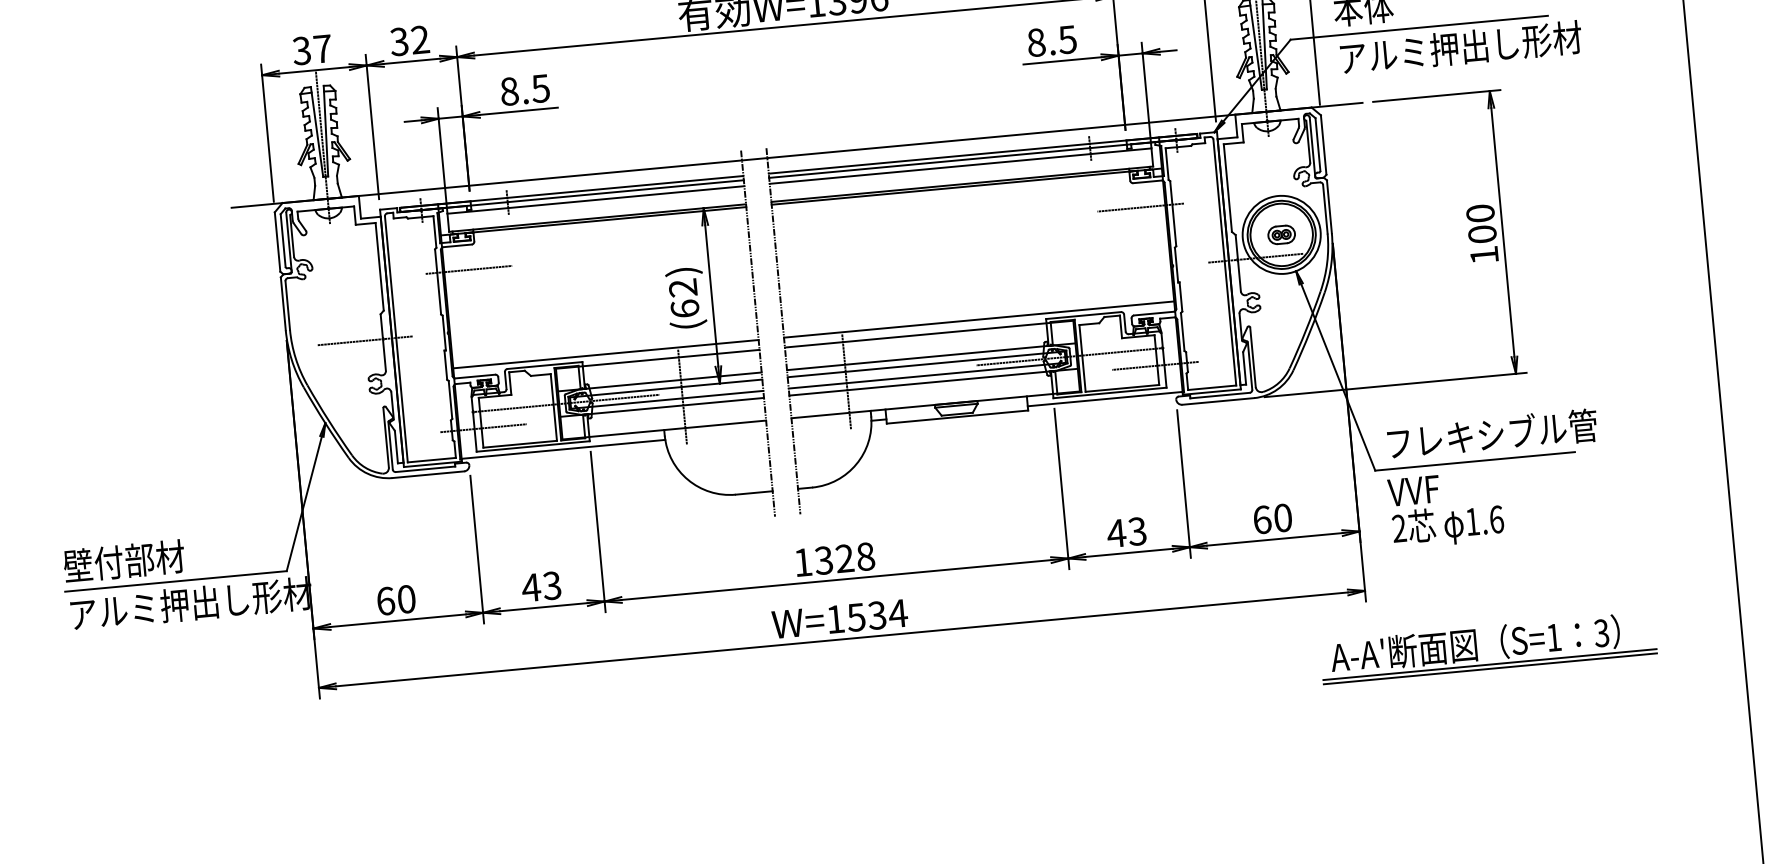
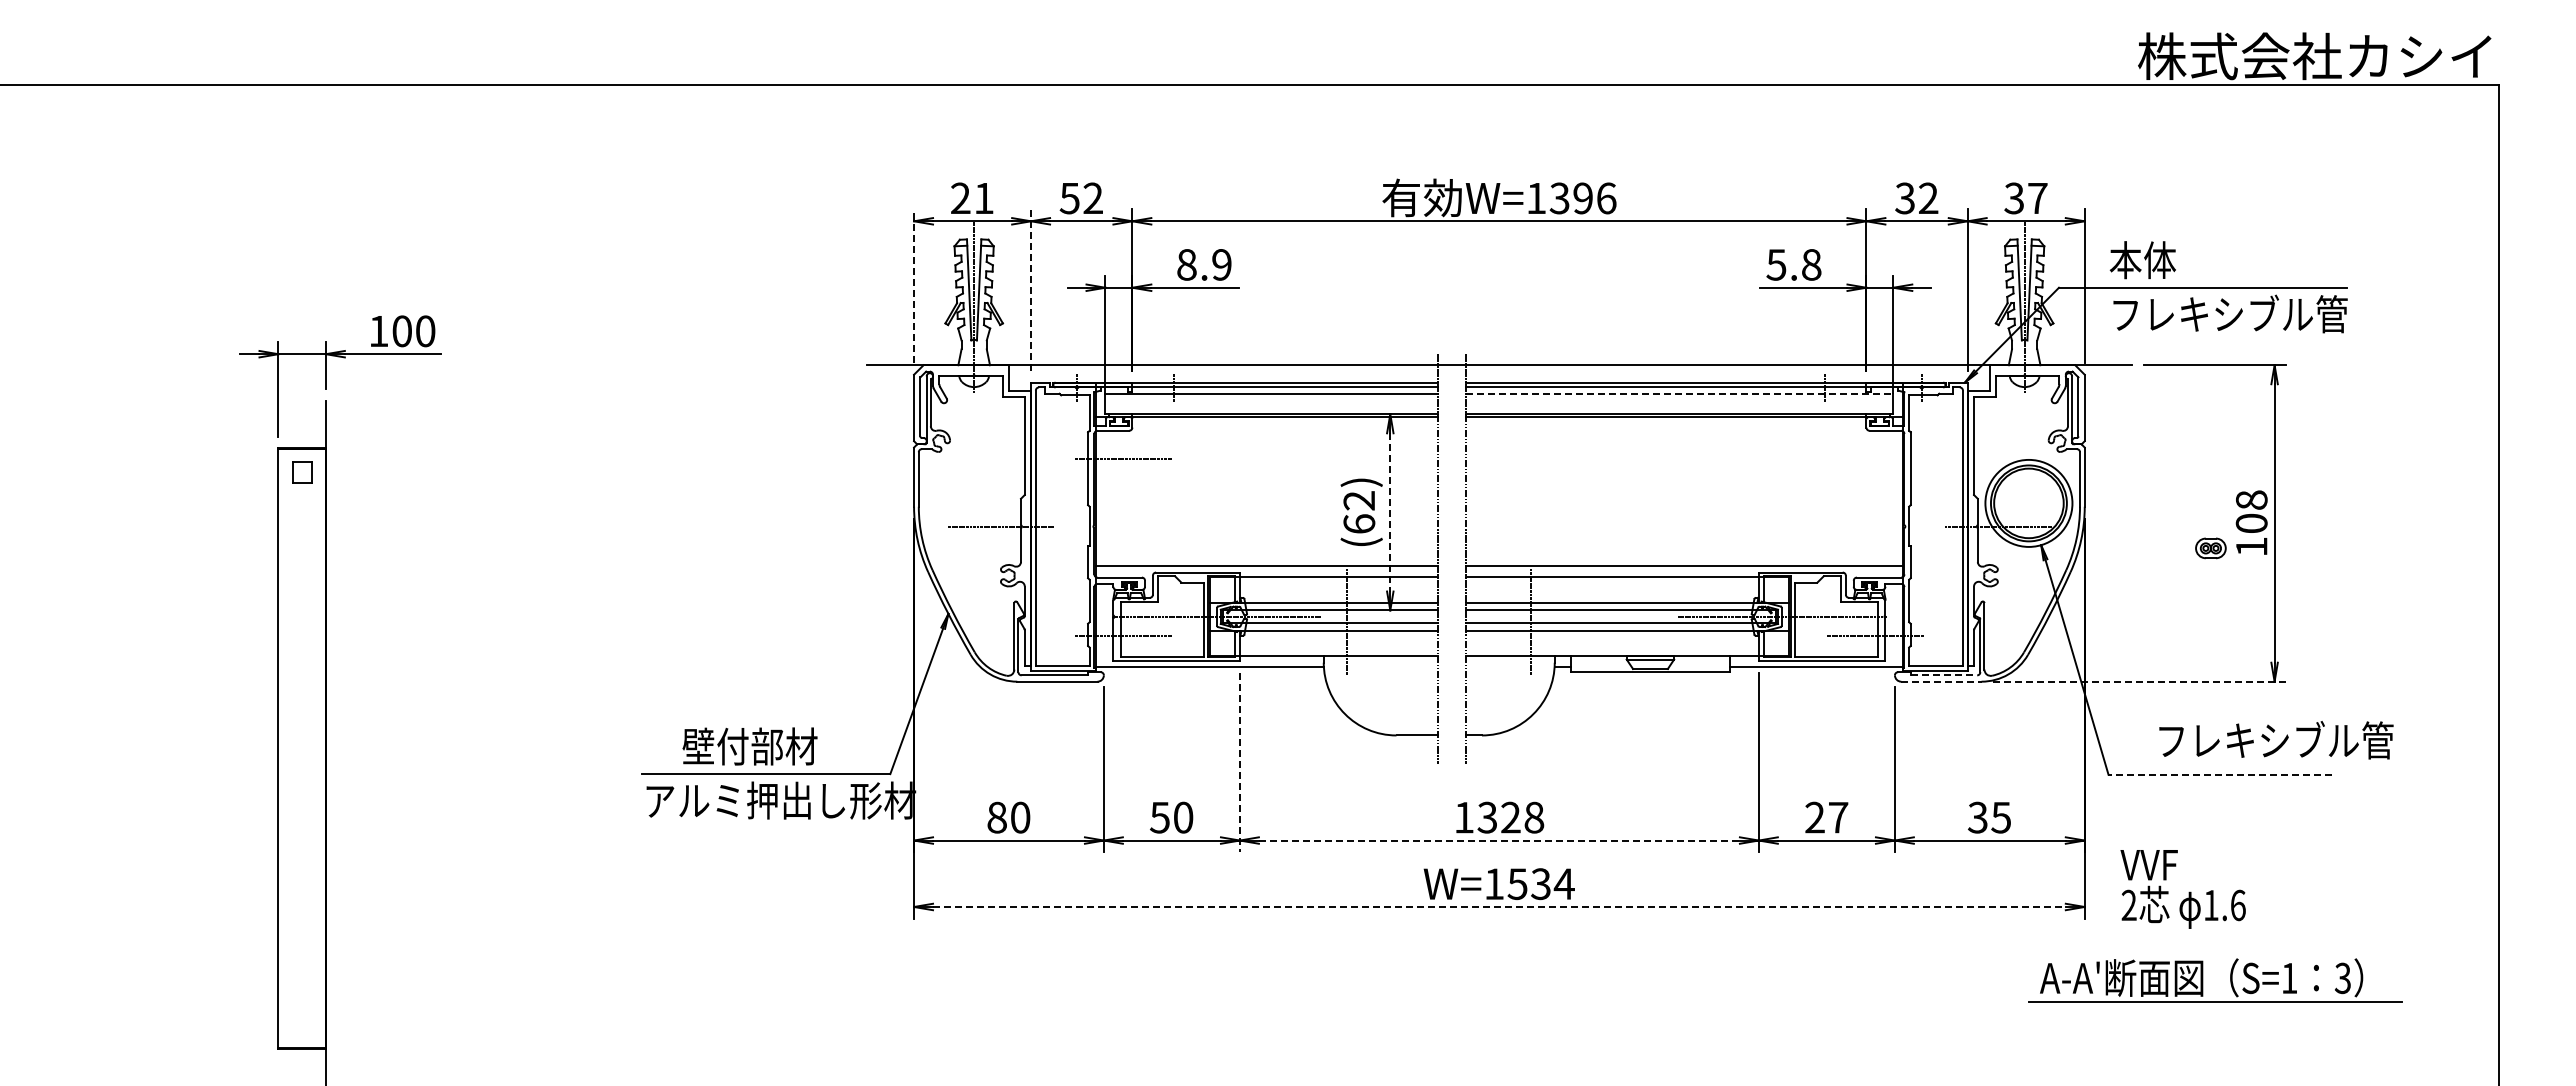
text: (1051, 40) -> (1793, 264), 8.5 -> 5.8
text: (399, 41) -> (1069, 197), 32 -> 52
text: (1461, 47) -> (2247, 313), アルミ押出し形材 -> フレキシブル管
text: (311, 50) -> (971, 198), 37 -> 21
text: (540, 88) -> (1221, 264), 8.5 -> 8.9
line: (372, 127) -> (1031, 290), solid -> dashed
line: (267, 133) -> (914, 286), solid -> dashed
line: (960, 166) -> (1679, 394), solid -> dashed
line: (1139, 207) -> (1874, 458), removed
text: (1480, 212) -> (2251, 499), 100 -> 108
part: (1281, 235) -> (2210, 548), moved
line: (711, 295) -> (1390, 512), solid -> dashed
line: (1395, 384) -> (2139, 681), solid -> dashed
line: (1220, 395) -> (1944, 675), solid -> dashed
line: (1218, 401) -> (1941, 681), solid -> dashed
text: (1492, 434) -> (2276, 740), moved
line: (1475, 461) -> (2220, 774), solid -> dashed
text: (1445, 509) -> (2182, 889), moved
text: (1272, 518) -> (1989, 817), 60 -> 35
line: (597, 531) -> (1239, 762), solid -> dashed
text: (1126, 532) -> (1826, 817), 43 -> 27
text: (123, 561) -> (749, 746), moved
line: (836, 579) -> (1499, 840), solid -> dashed
text: (541, 586) -> (1171, 817), 43 -> 50
text: (386, 601) -> (997, 817), 60 -> 80
line: (842, 638) -> (1499, 906), solid -> dashed
line: (1490, 668) -> (2215, 1006), removed

